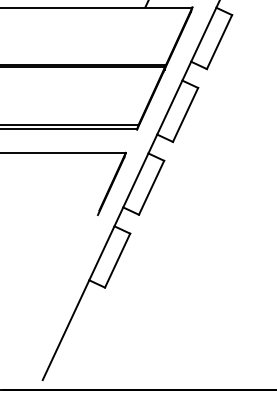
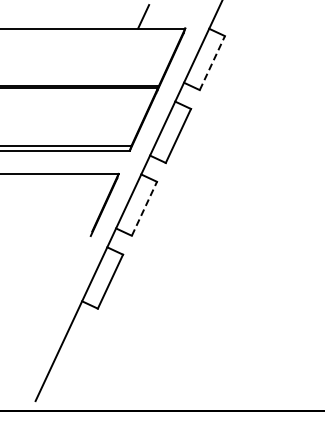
line: (219, 42) -> (212, 63), solid -> dashed
line: (151, 187) -> (144, 208), solid -> dashed

